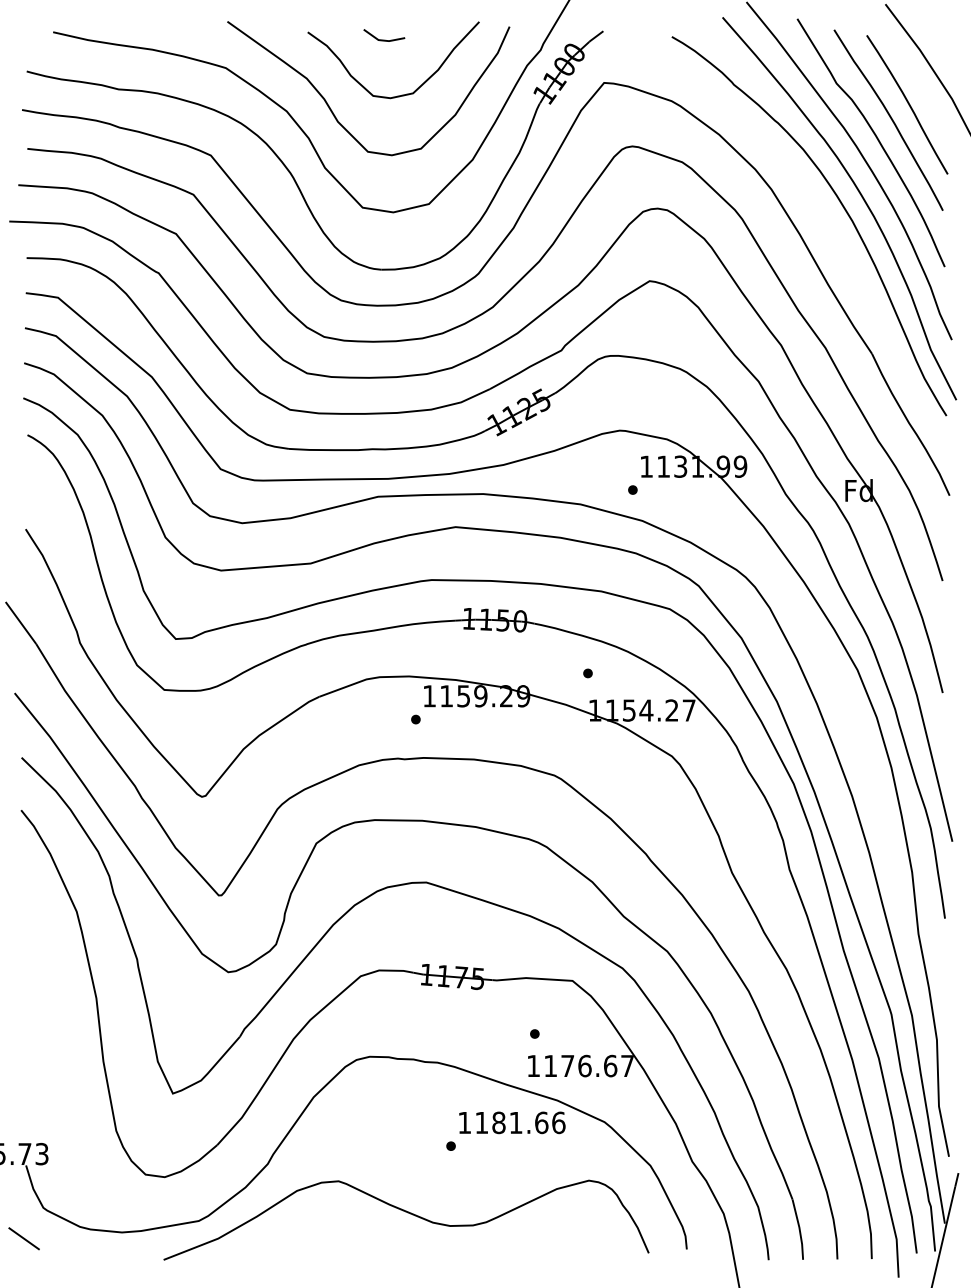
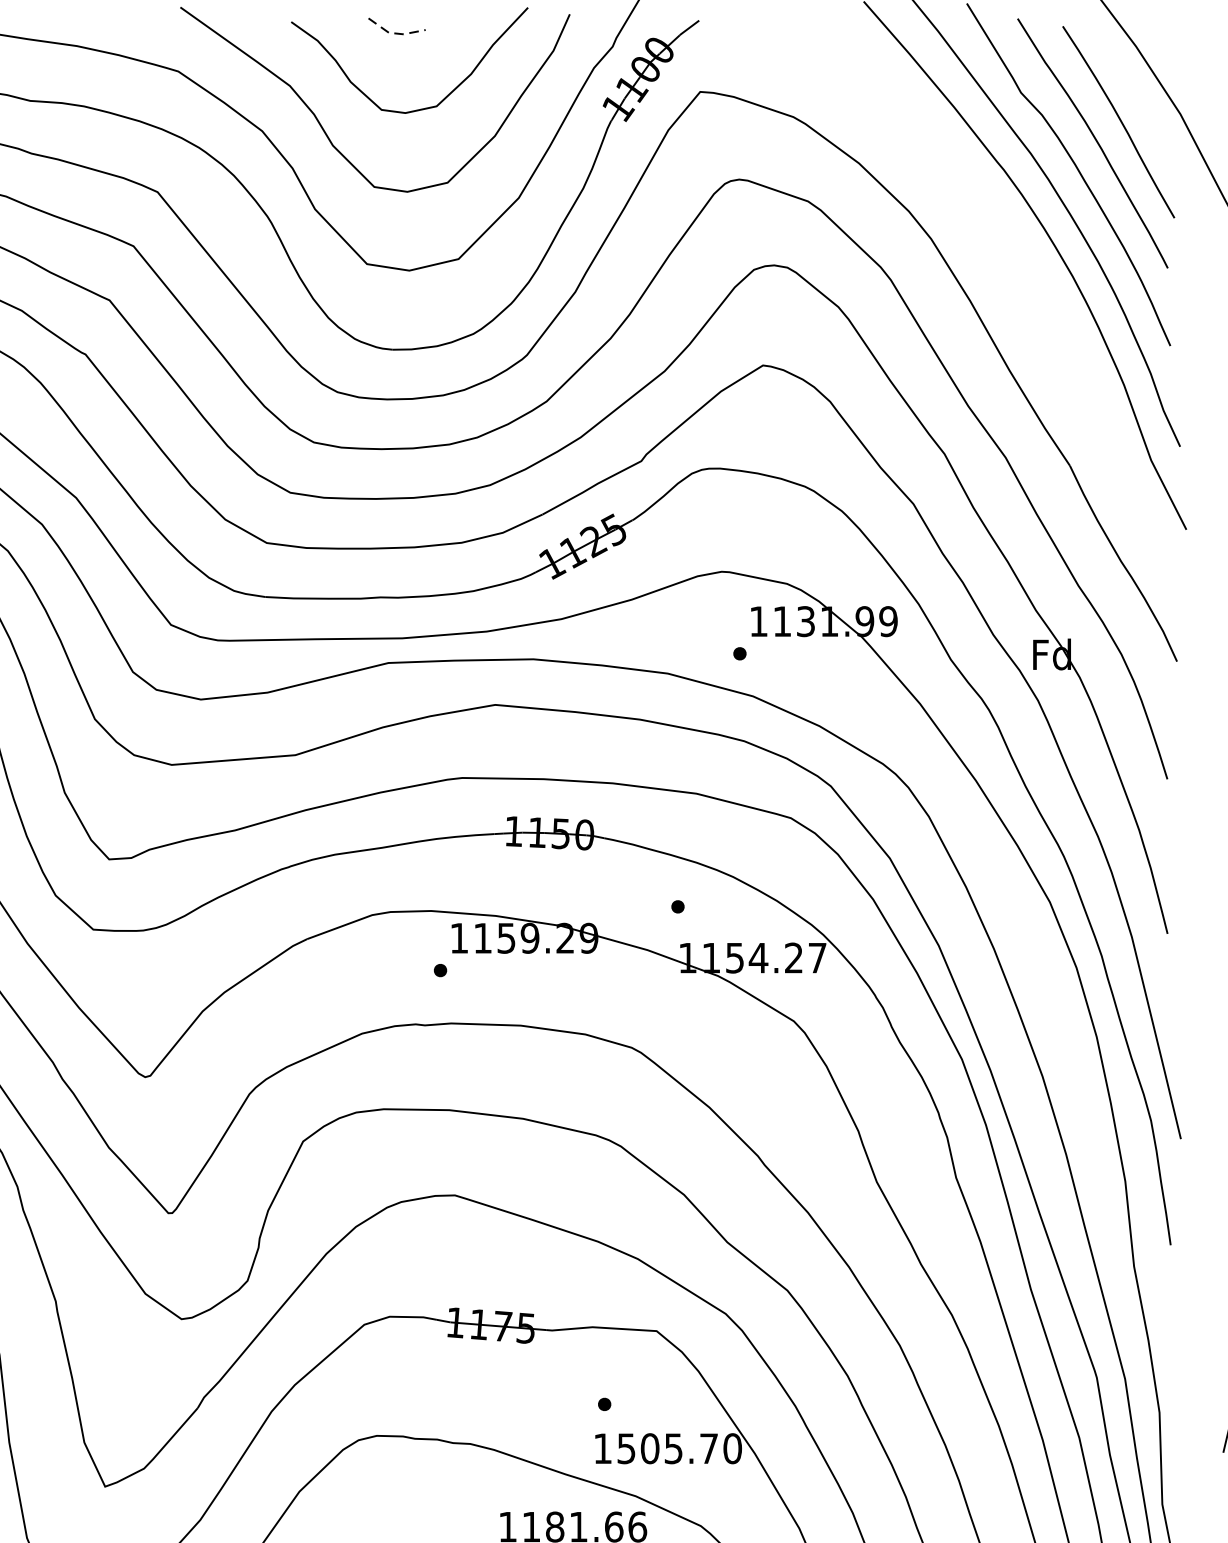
line: (383, 40) -> (395, 33), solid -> dashed
curve: (842, 207) -> (1029, 263), removed
text: (589, 1065) -> (680, 1447), 1176.67 -> 1505.70

